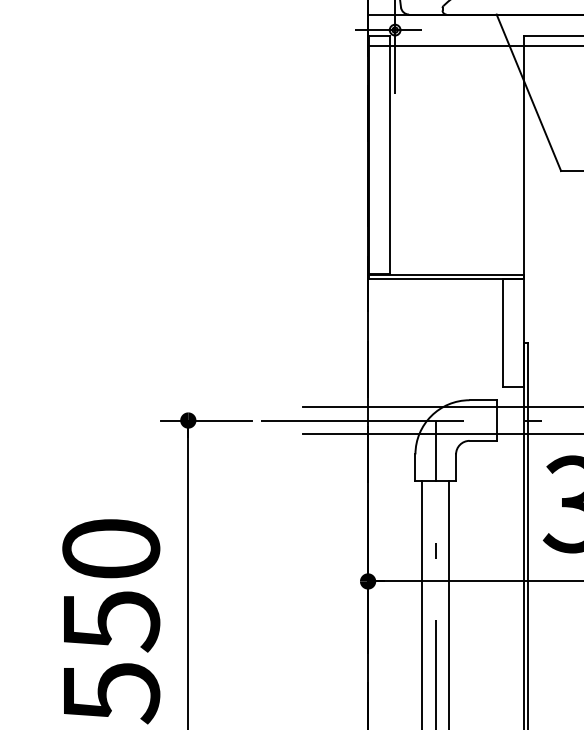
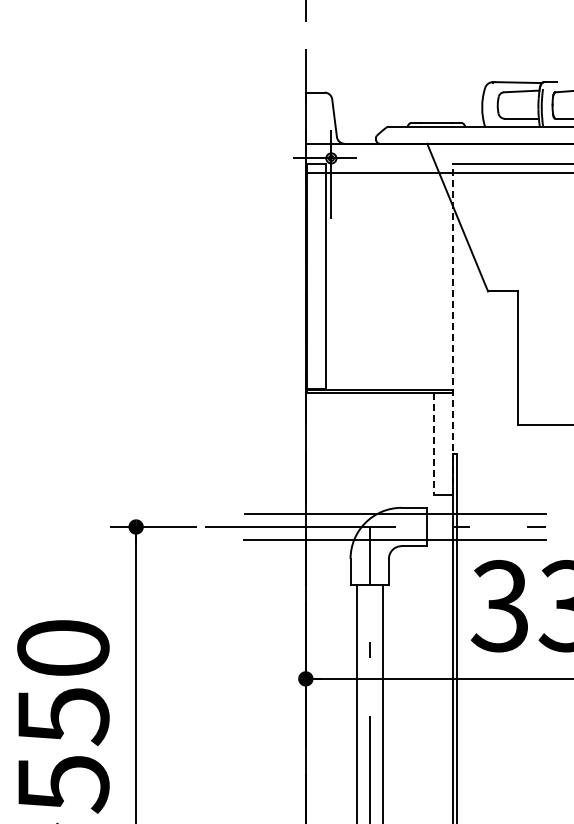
line: (523, 211) -> (452, 329), solid -> dashed
line: (503, 333) -> (433, 444), solid -> dashed

